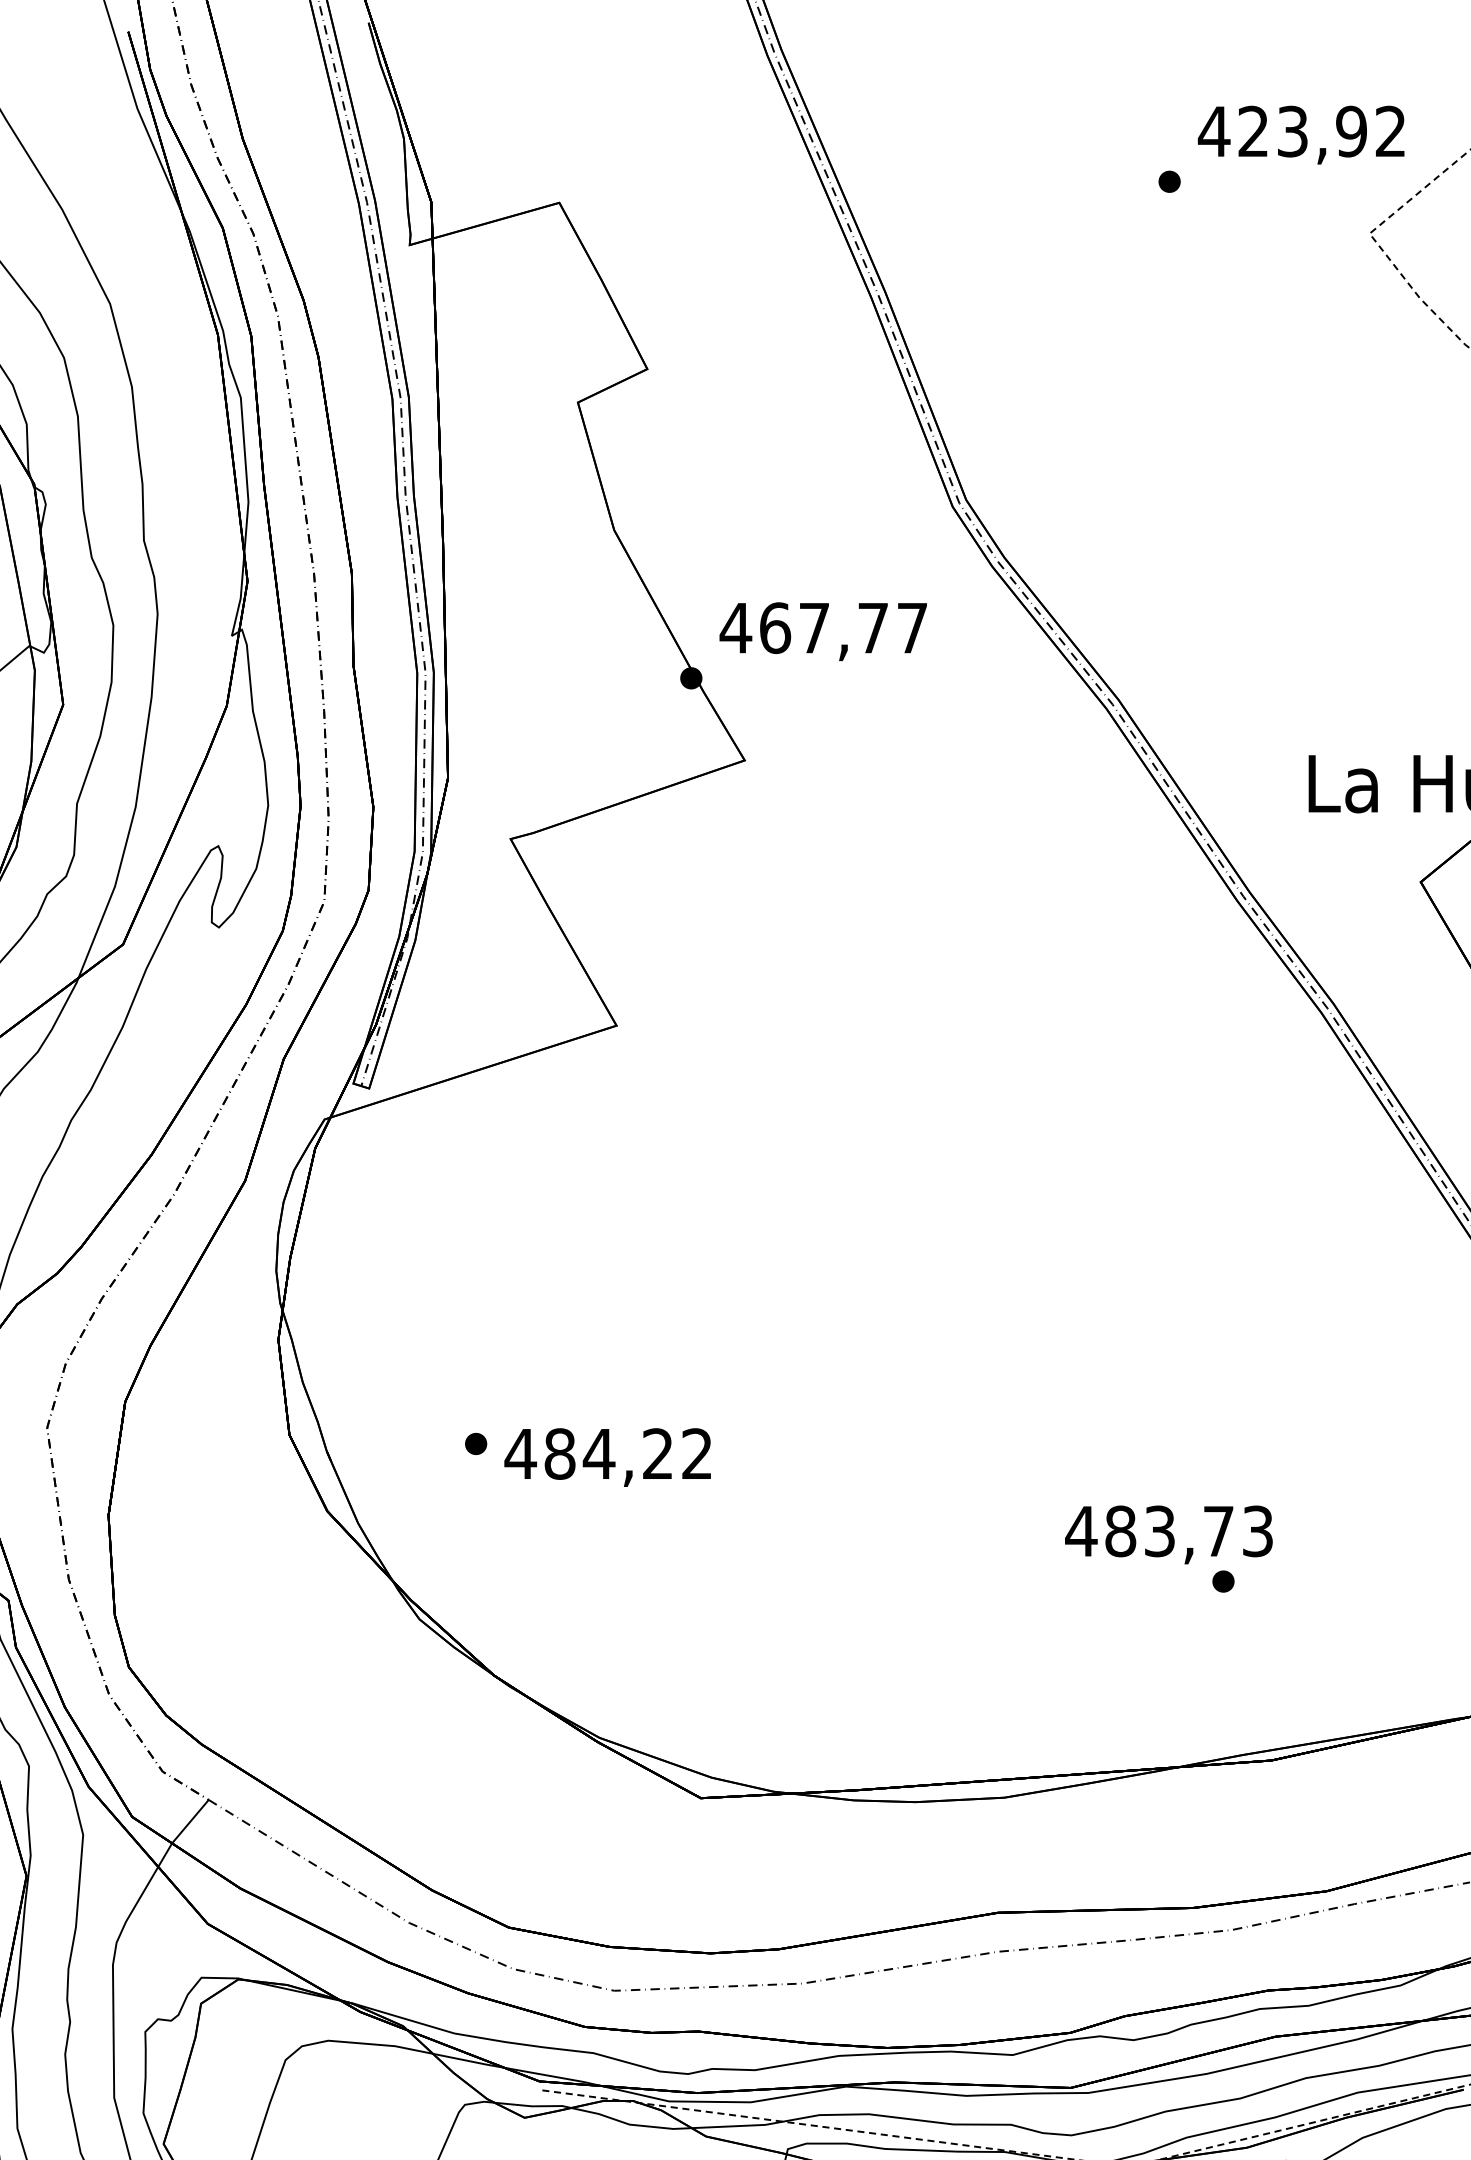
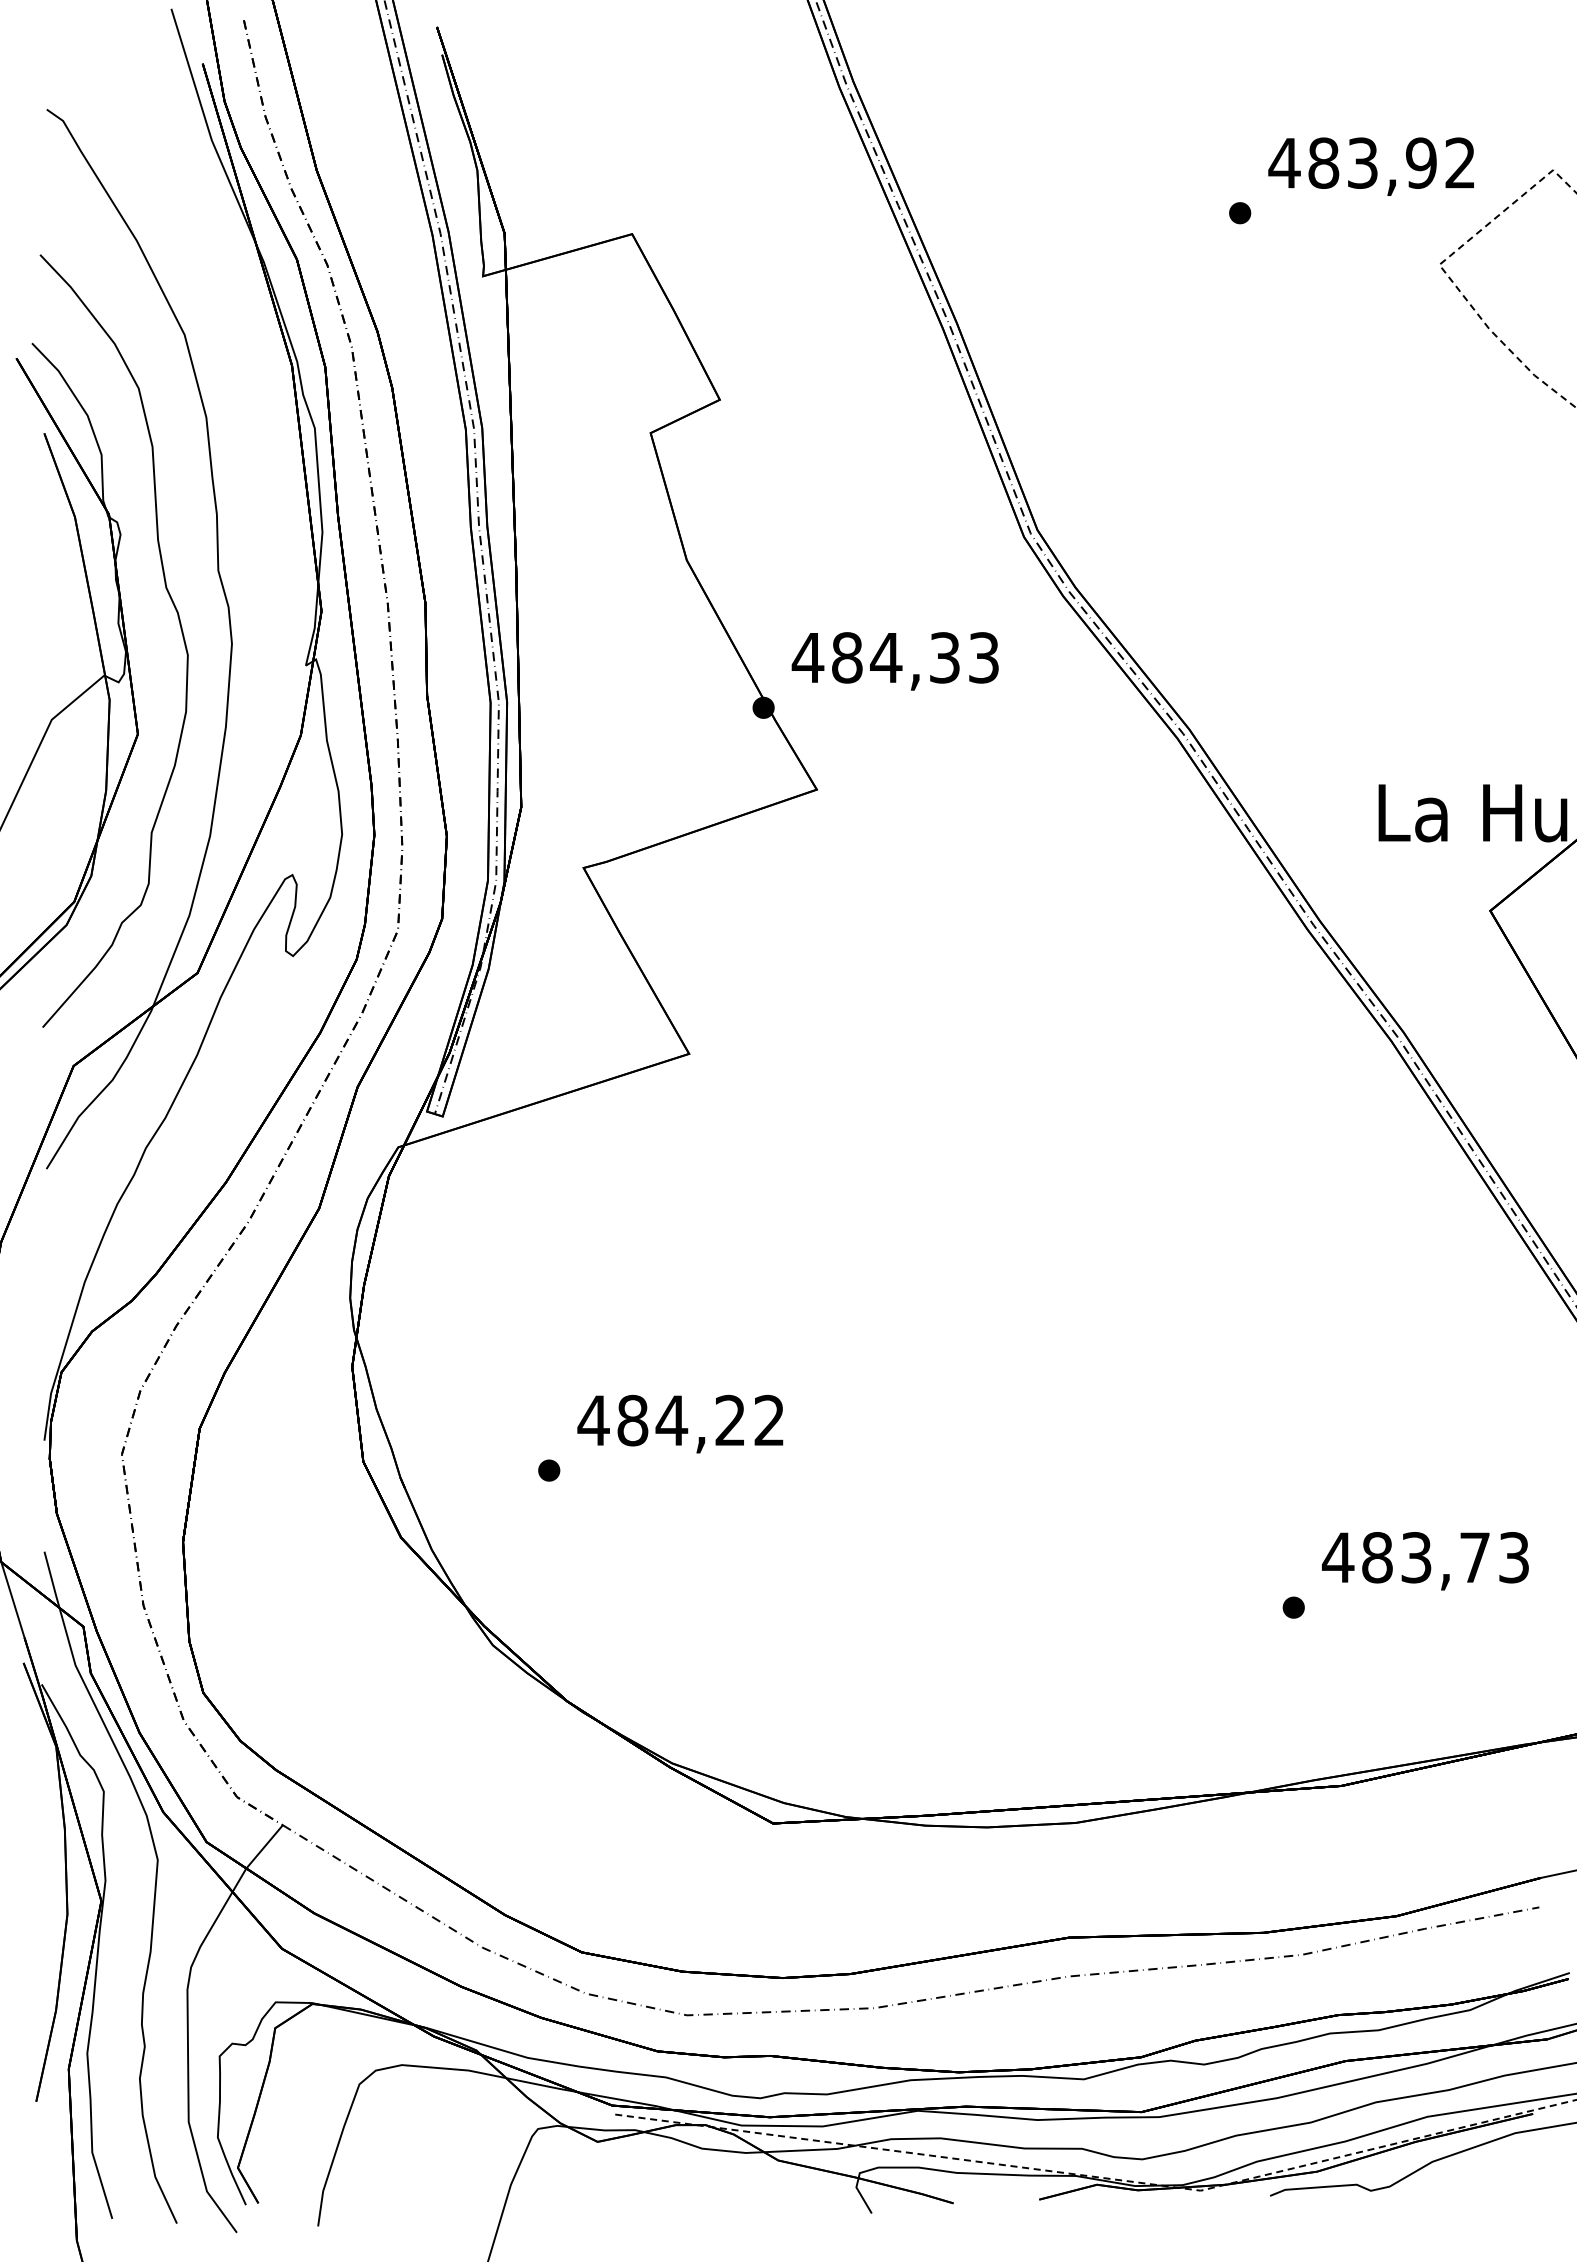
text: (1253, 130) -> (1323, 162), 423,92 -> 483,92
text: (843, 627) -> (915, 657), 467,77 -> 484,33
text: (607, 1456) -> (680, 1423), moved
text: (1169, 1535) -> (1425, 1561), moved

